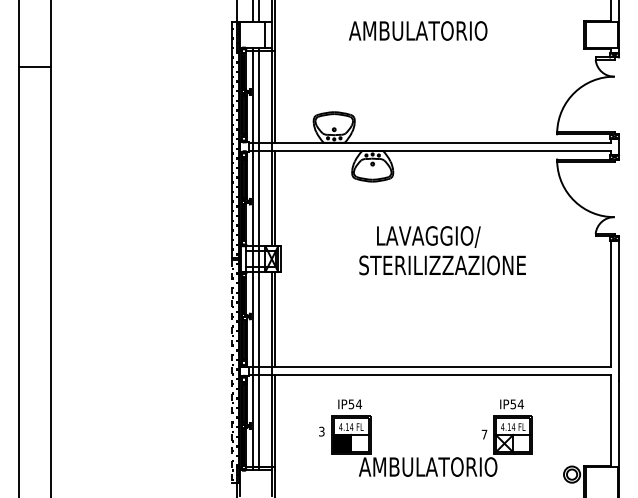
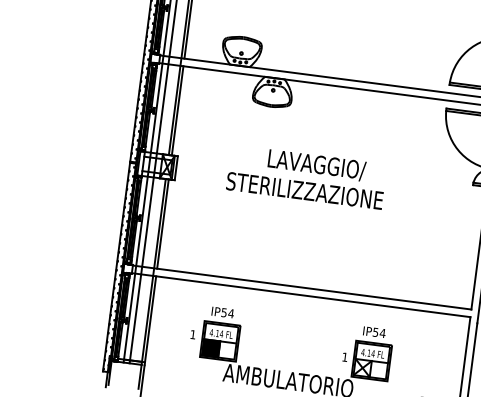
text: (442, 265) -> (304, 191), moved
line: (232, 371) -> (116, 267), dashed -> solid
text: (321, 431) -> (192, 334), 3 -> 1
text: (484, 434) -> (345, 357), 7 -> 1

